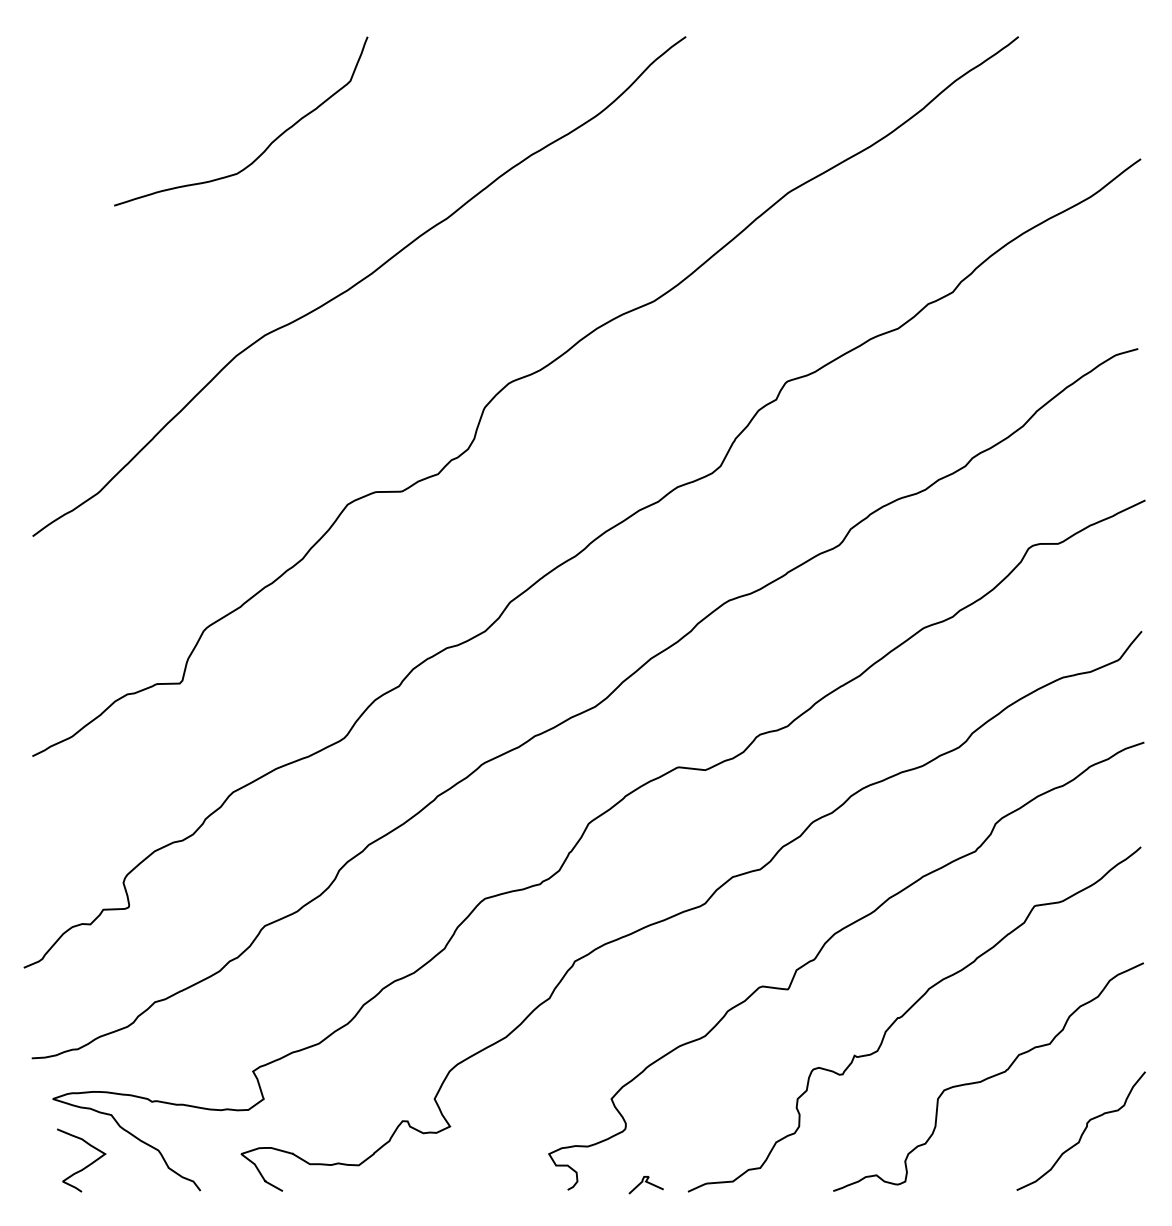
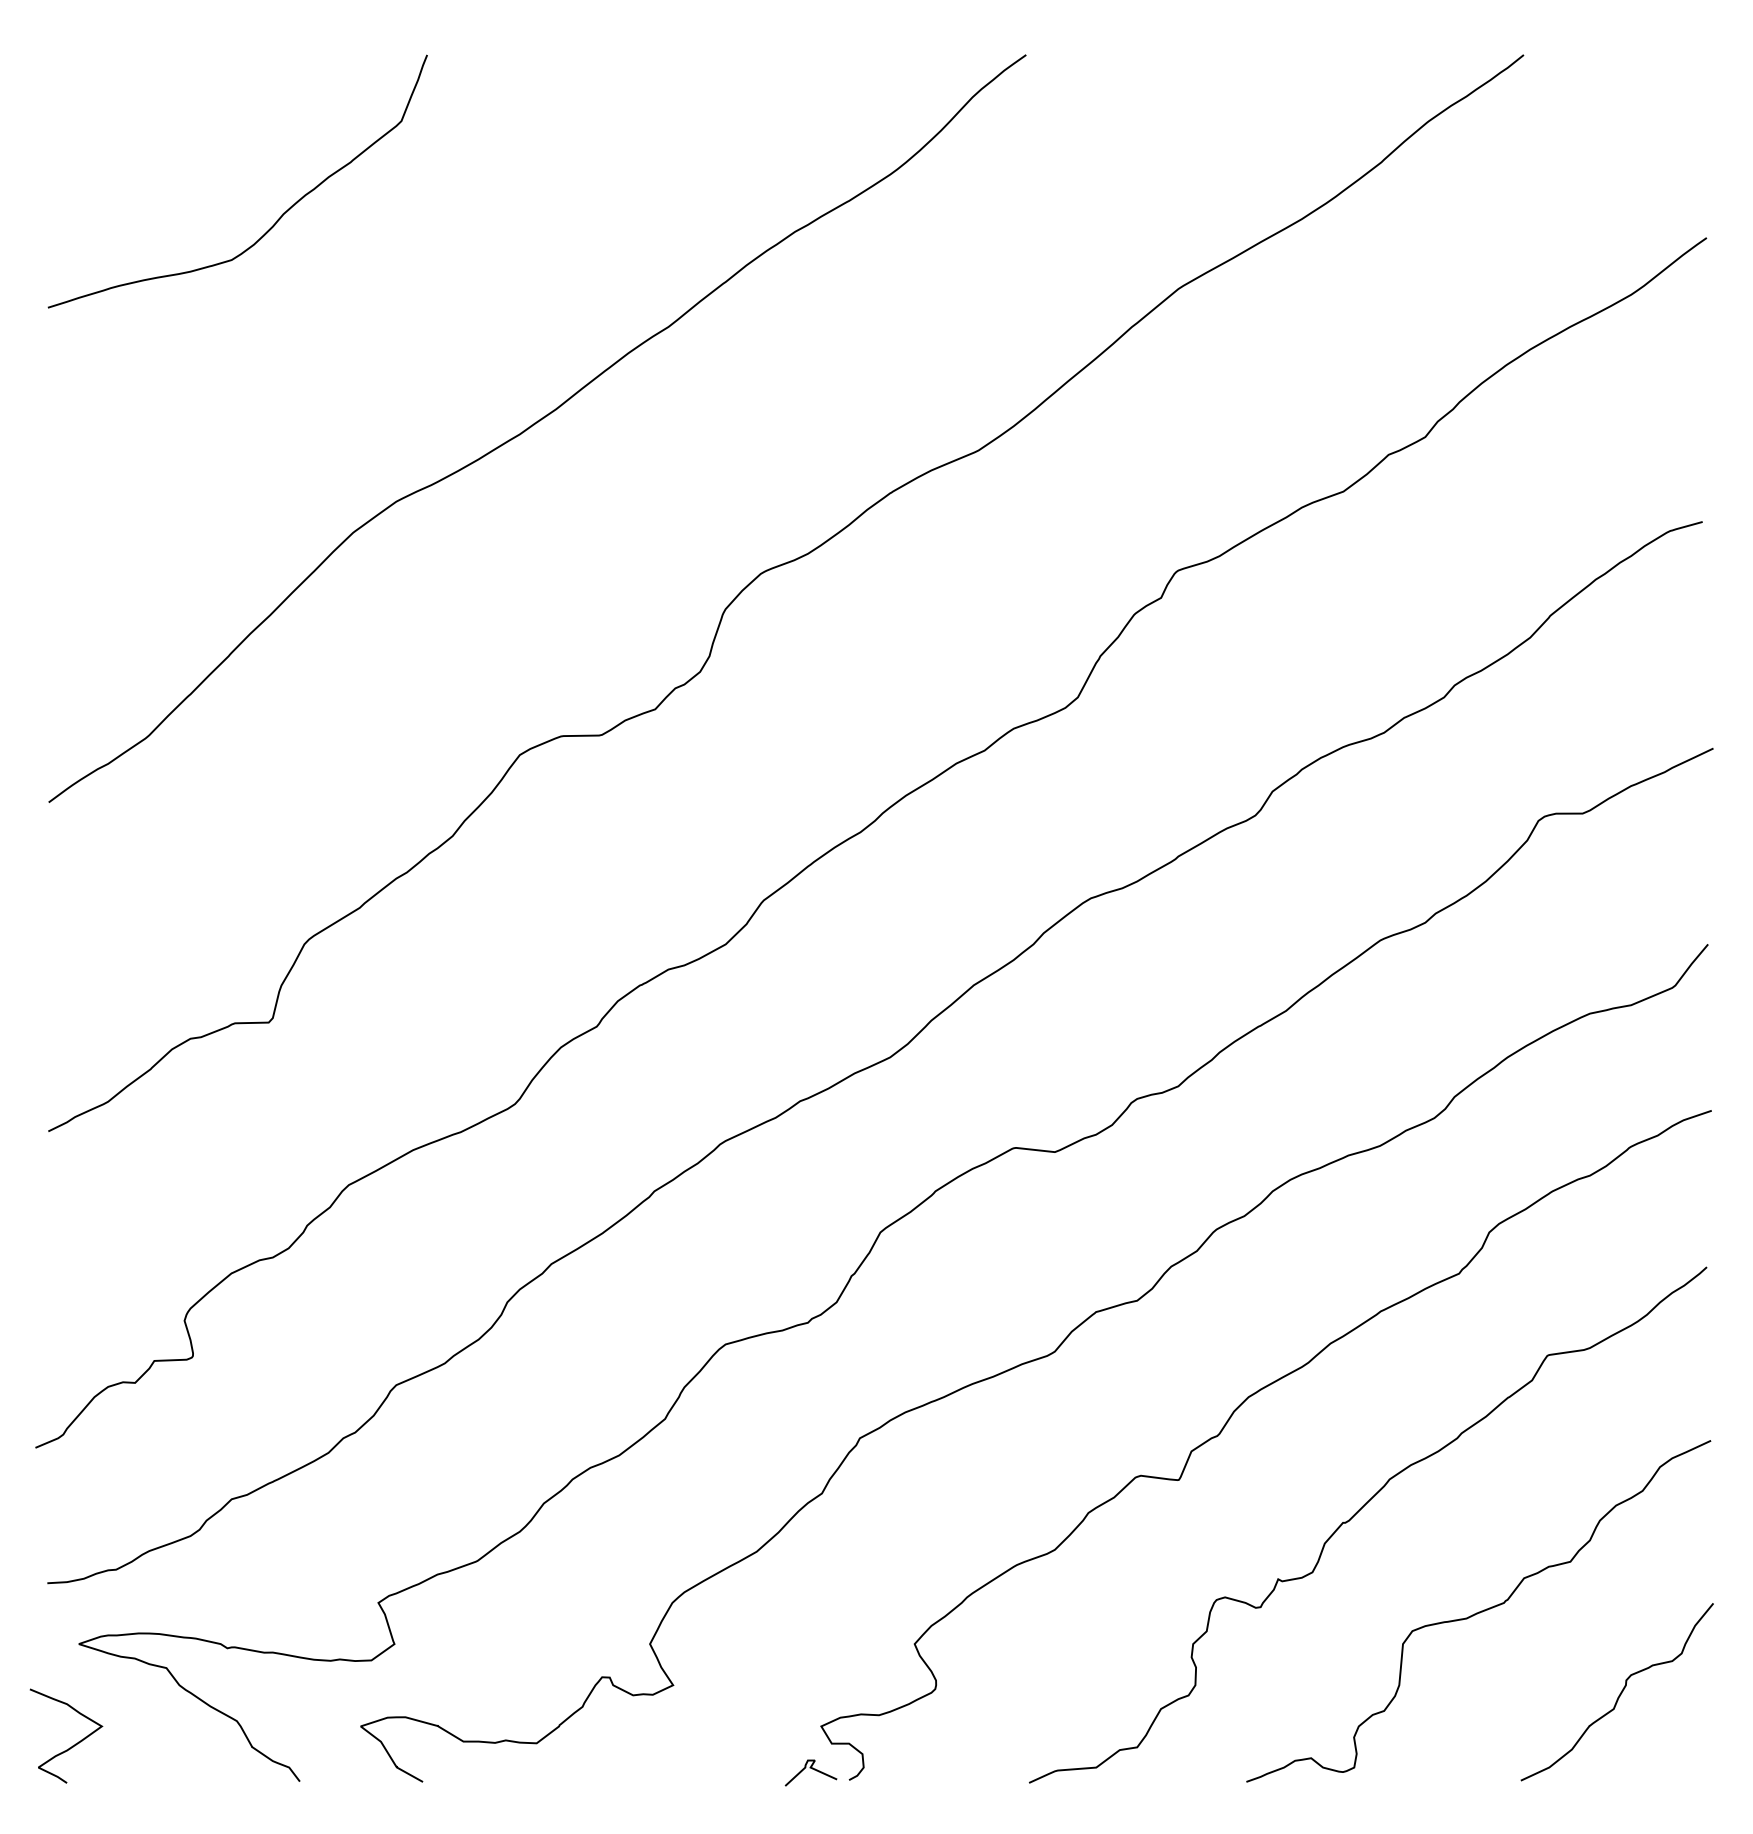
curve: (267, 146) -> (277, 219), moved
curve: (85, 1166) -> (72, 1745), moved
curve: (647, 1183) -> (812, 1770), moved

